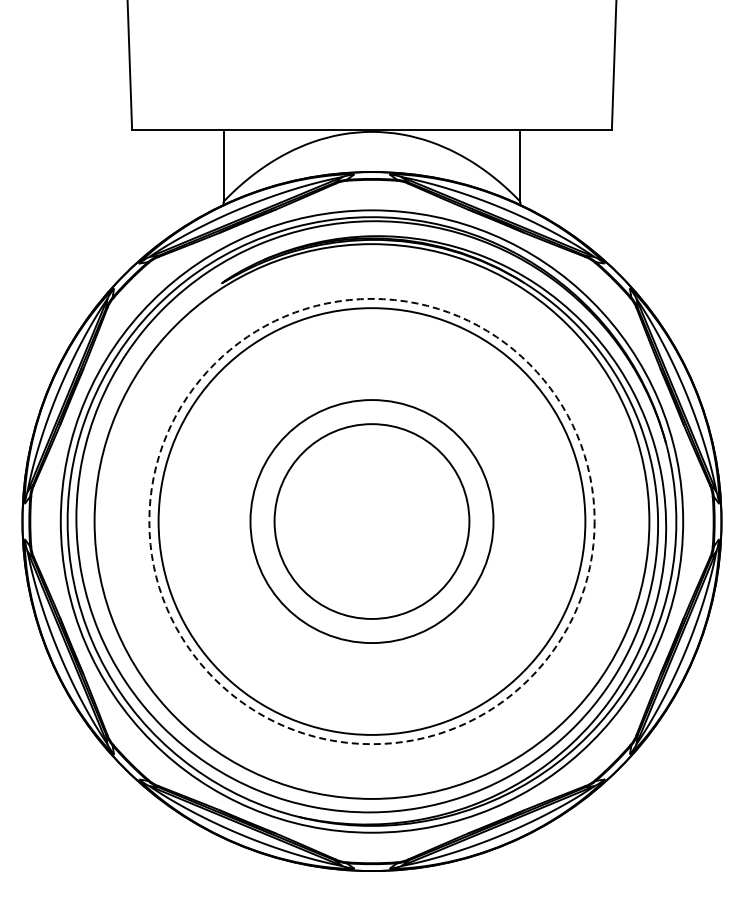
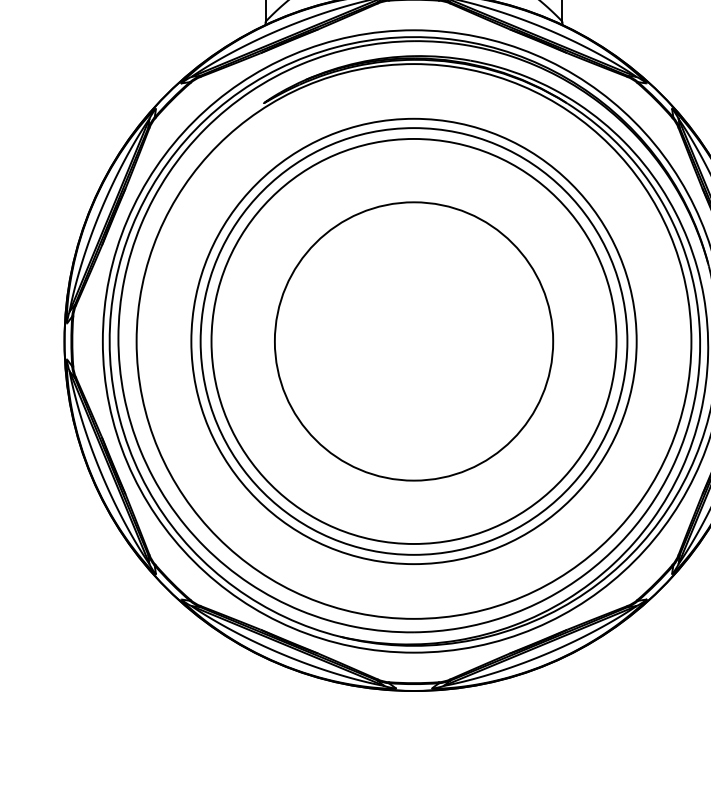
circle: (371, 521) -> (413, 341), dashed -> solid
circle: (371, 521) -> (413, 341), size x1.43
circle: (371, 521) -> (413, 341), size x1.67

